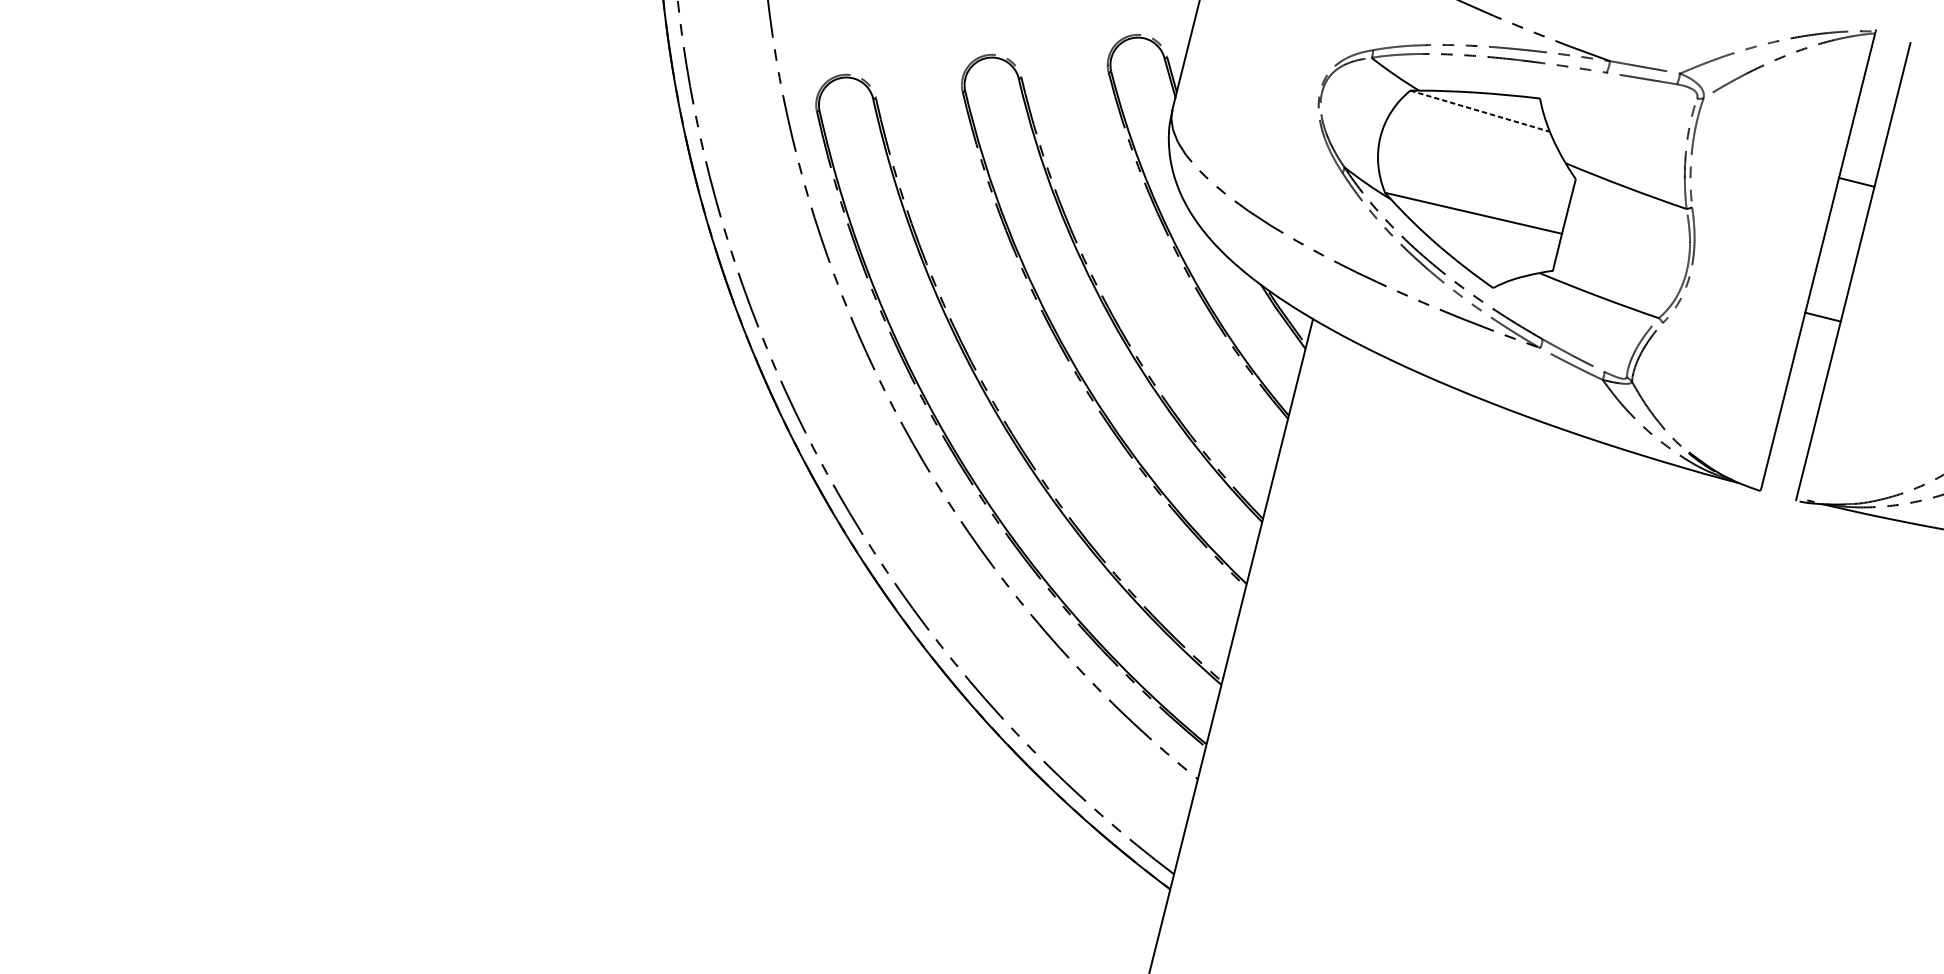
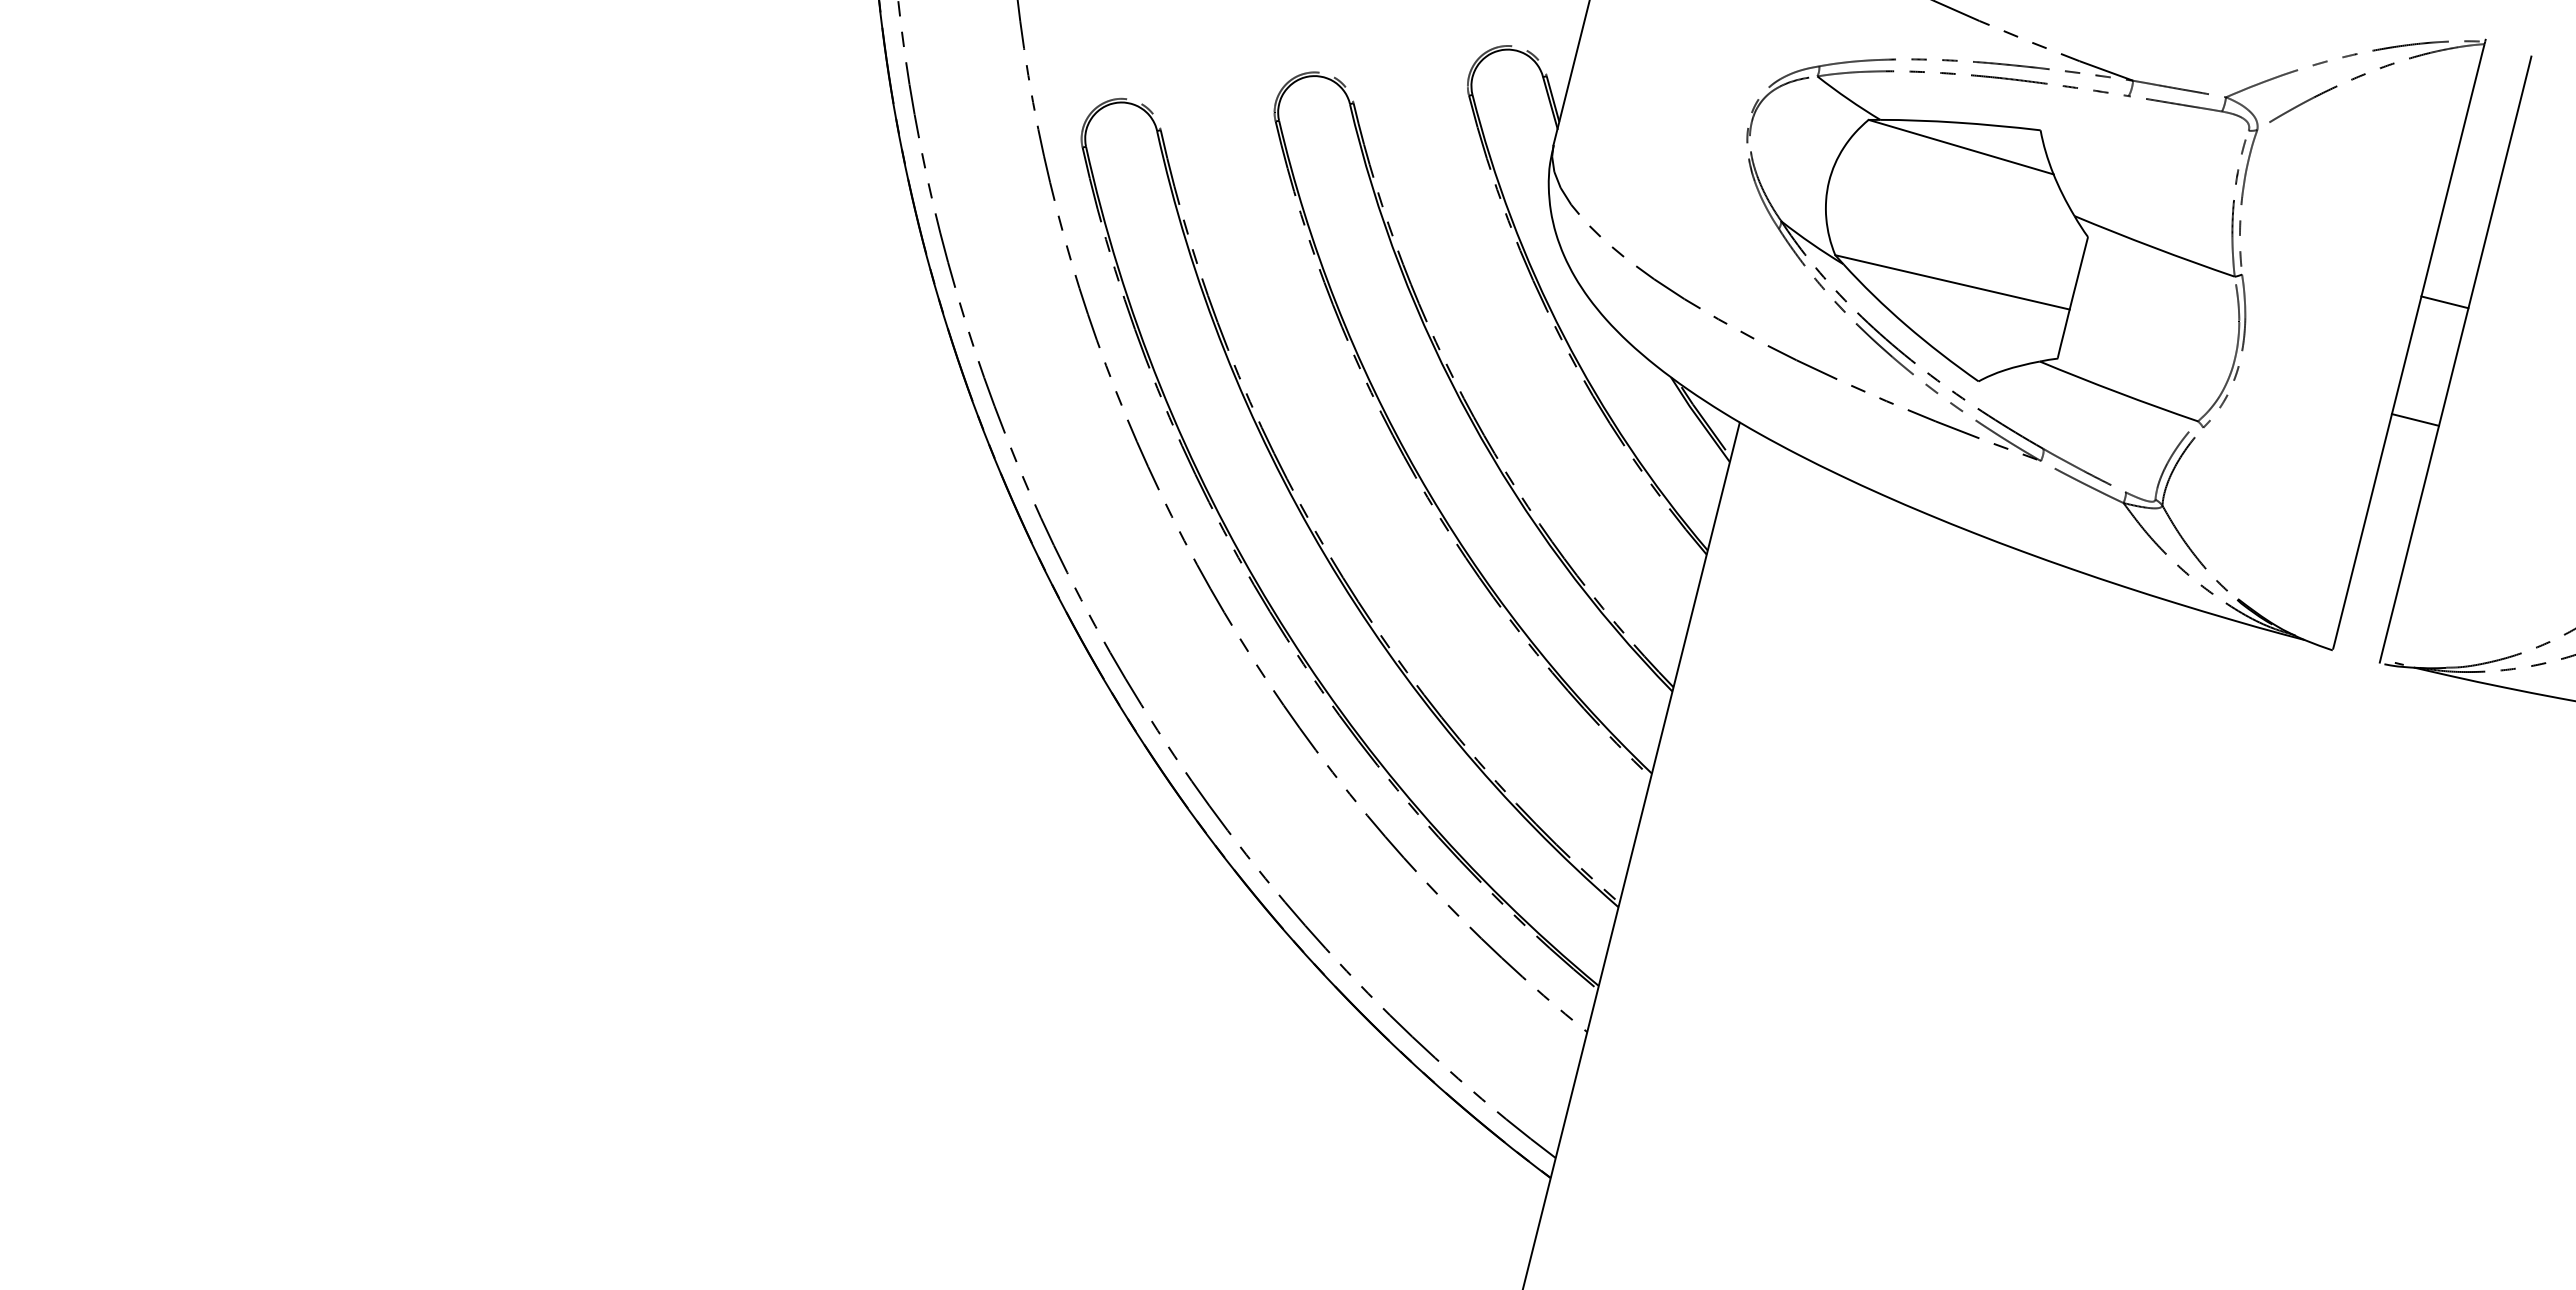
line: (1480, 111) -> (1961, 147), dashed -> solid
line: (1856, 182) -> (2444, 302), moved

